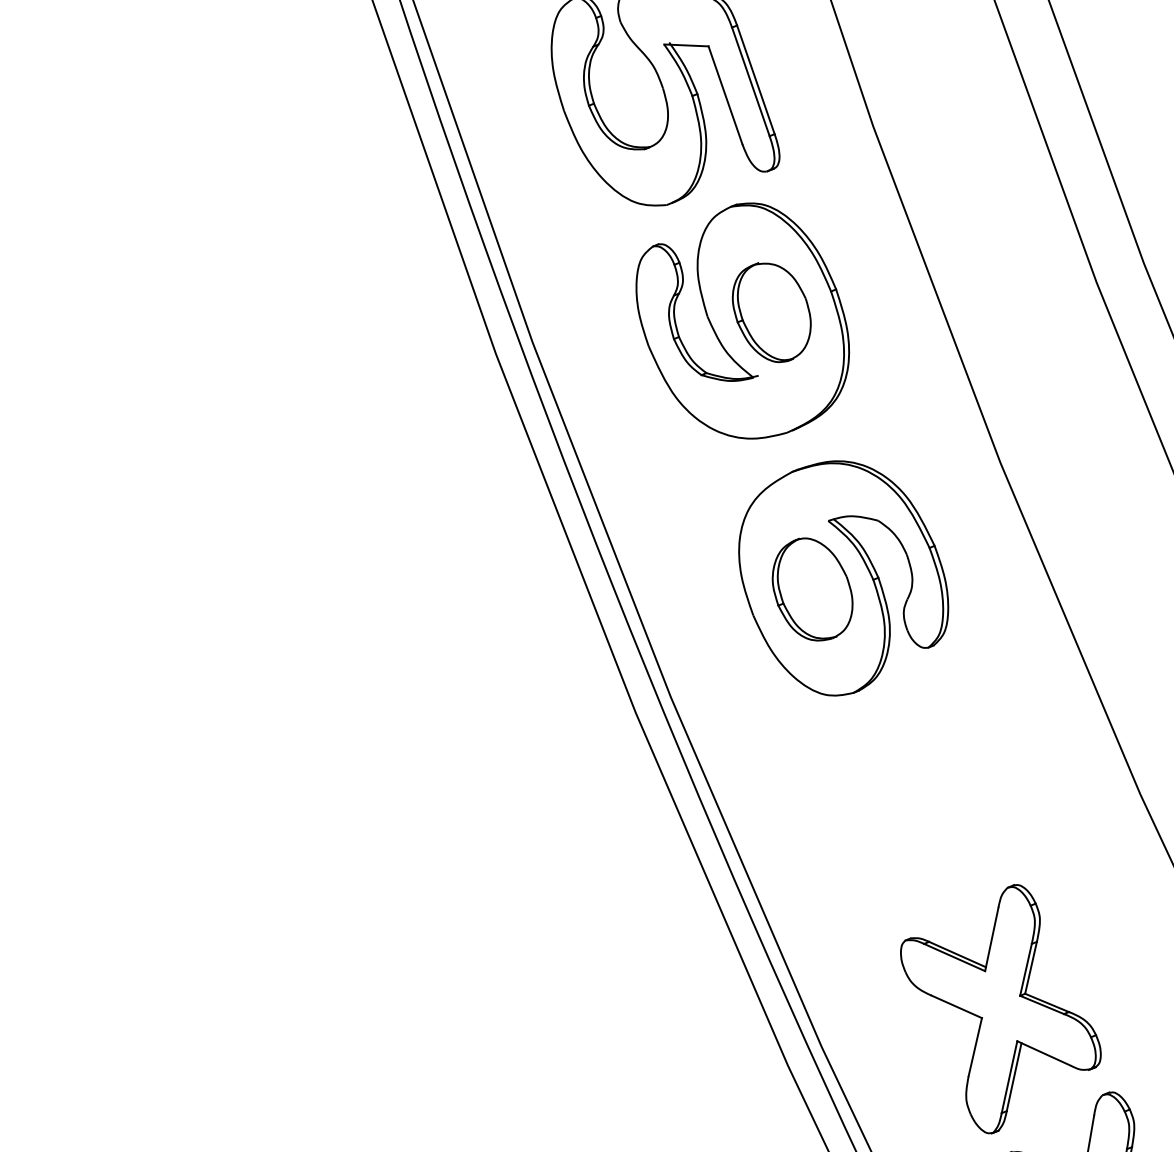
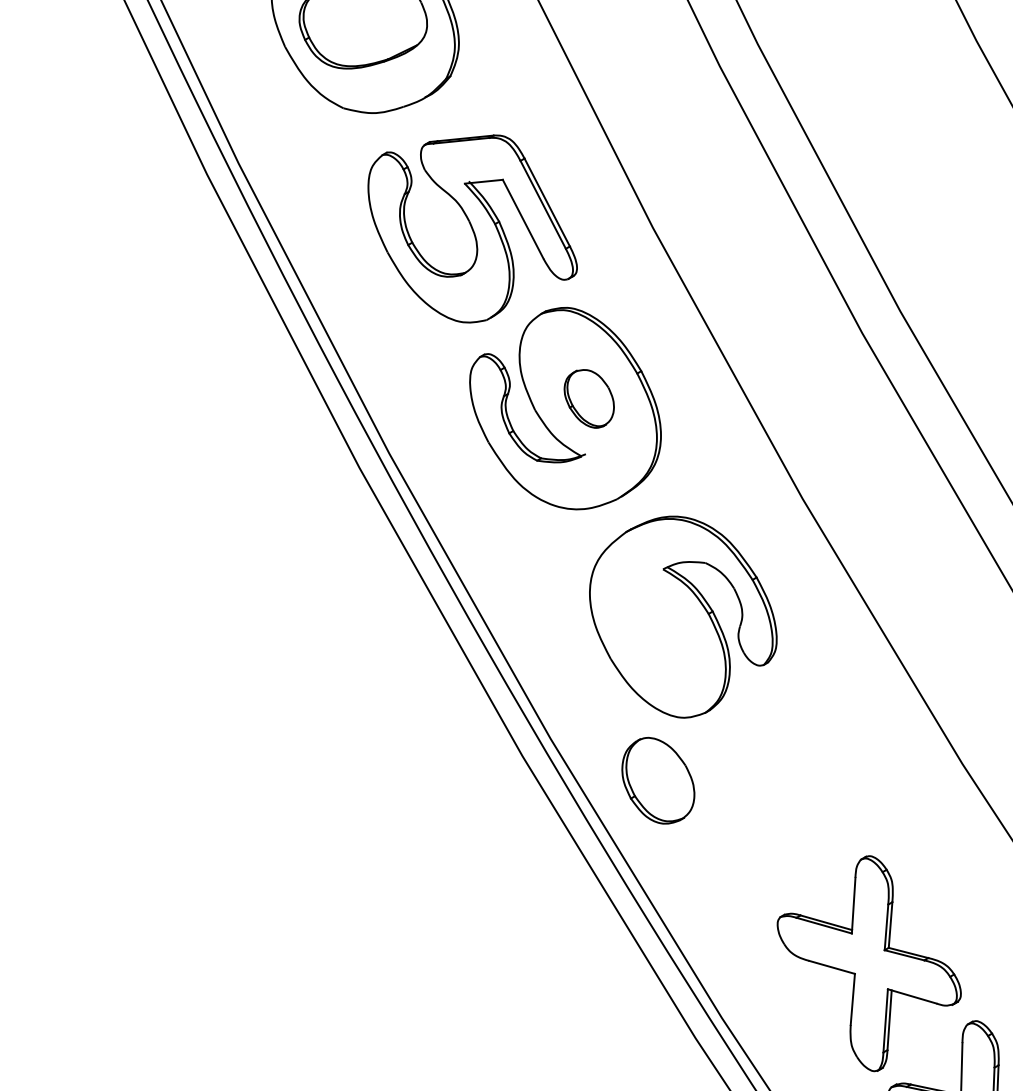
part: (772, 312) -> (589, 398), size x0.7
part: (813, 589) -> (658, 780), moved

